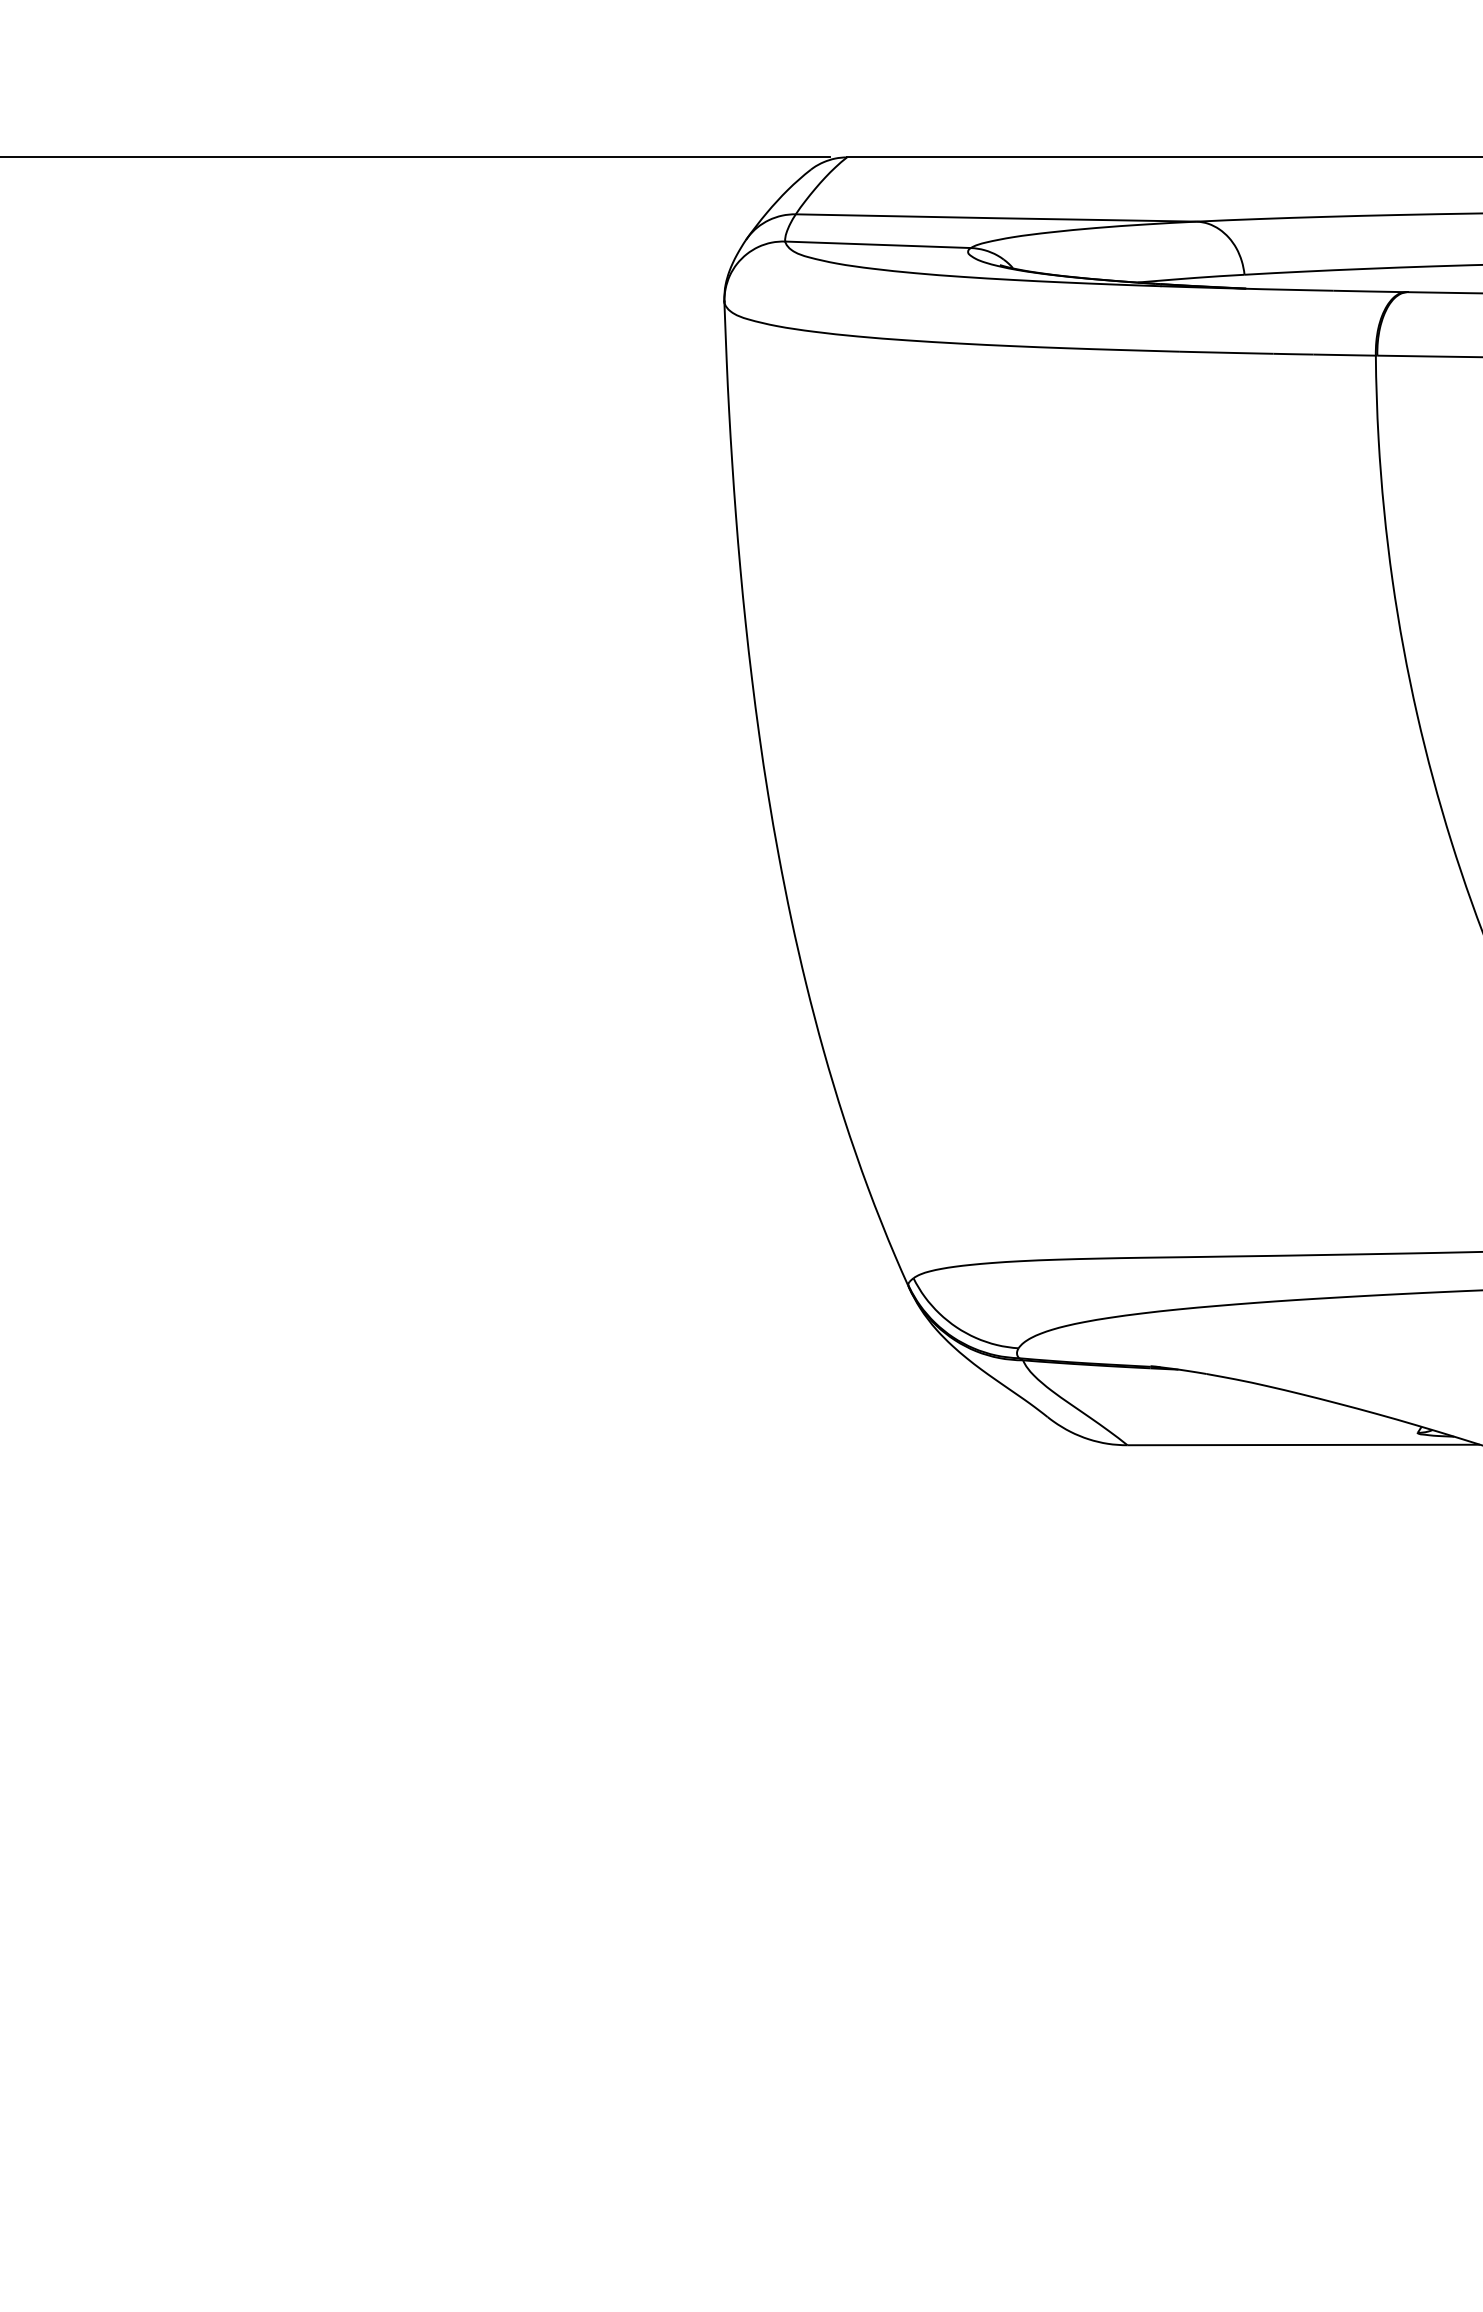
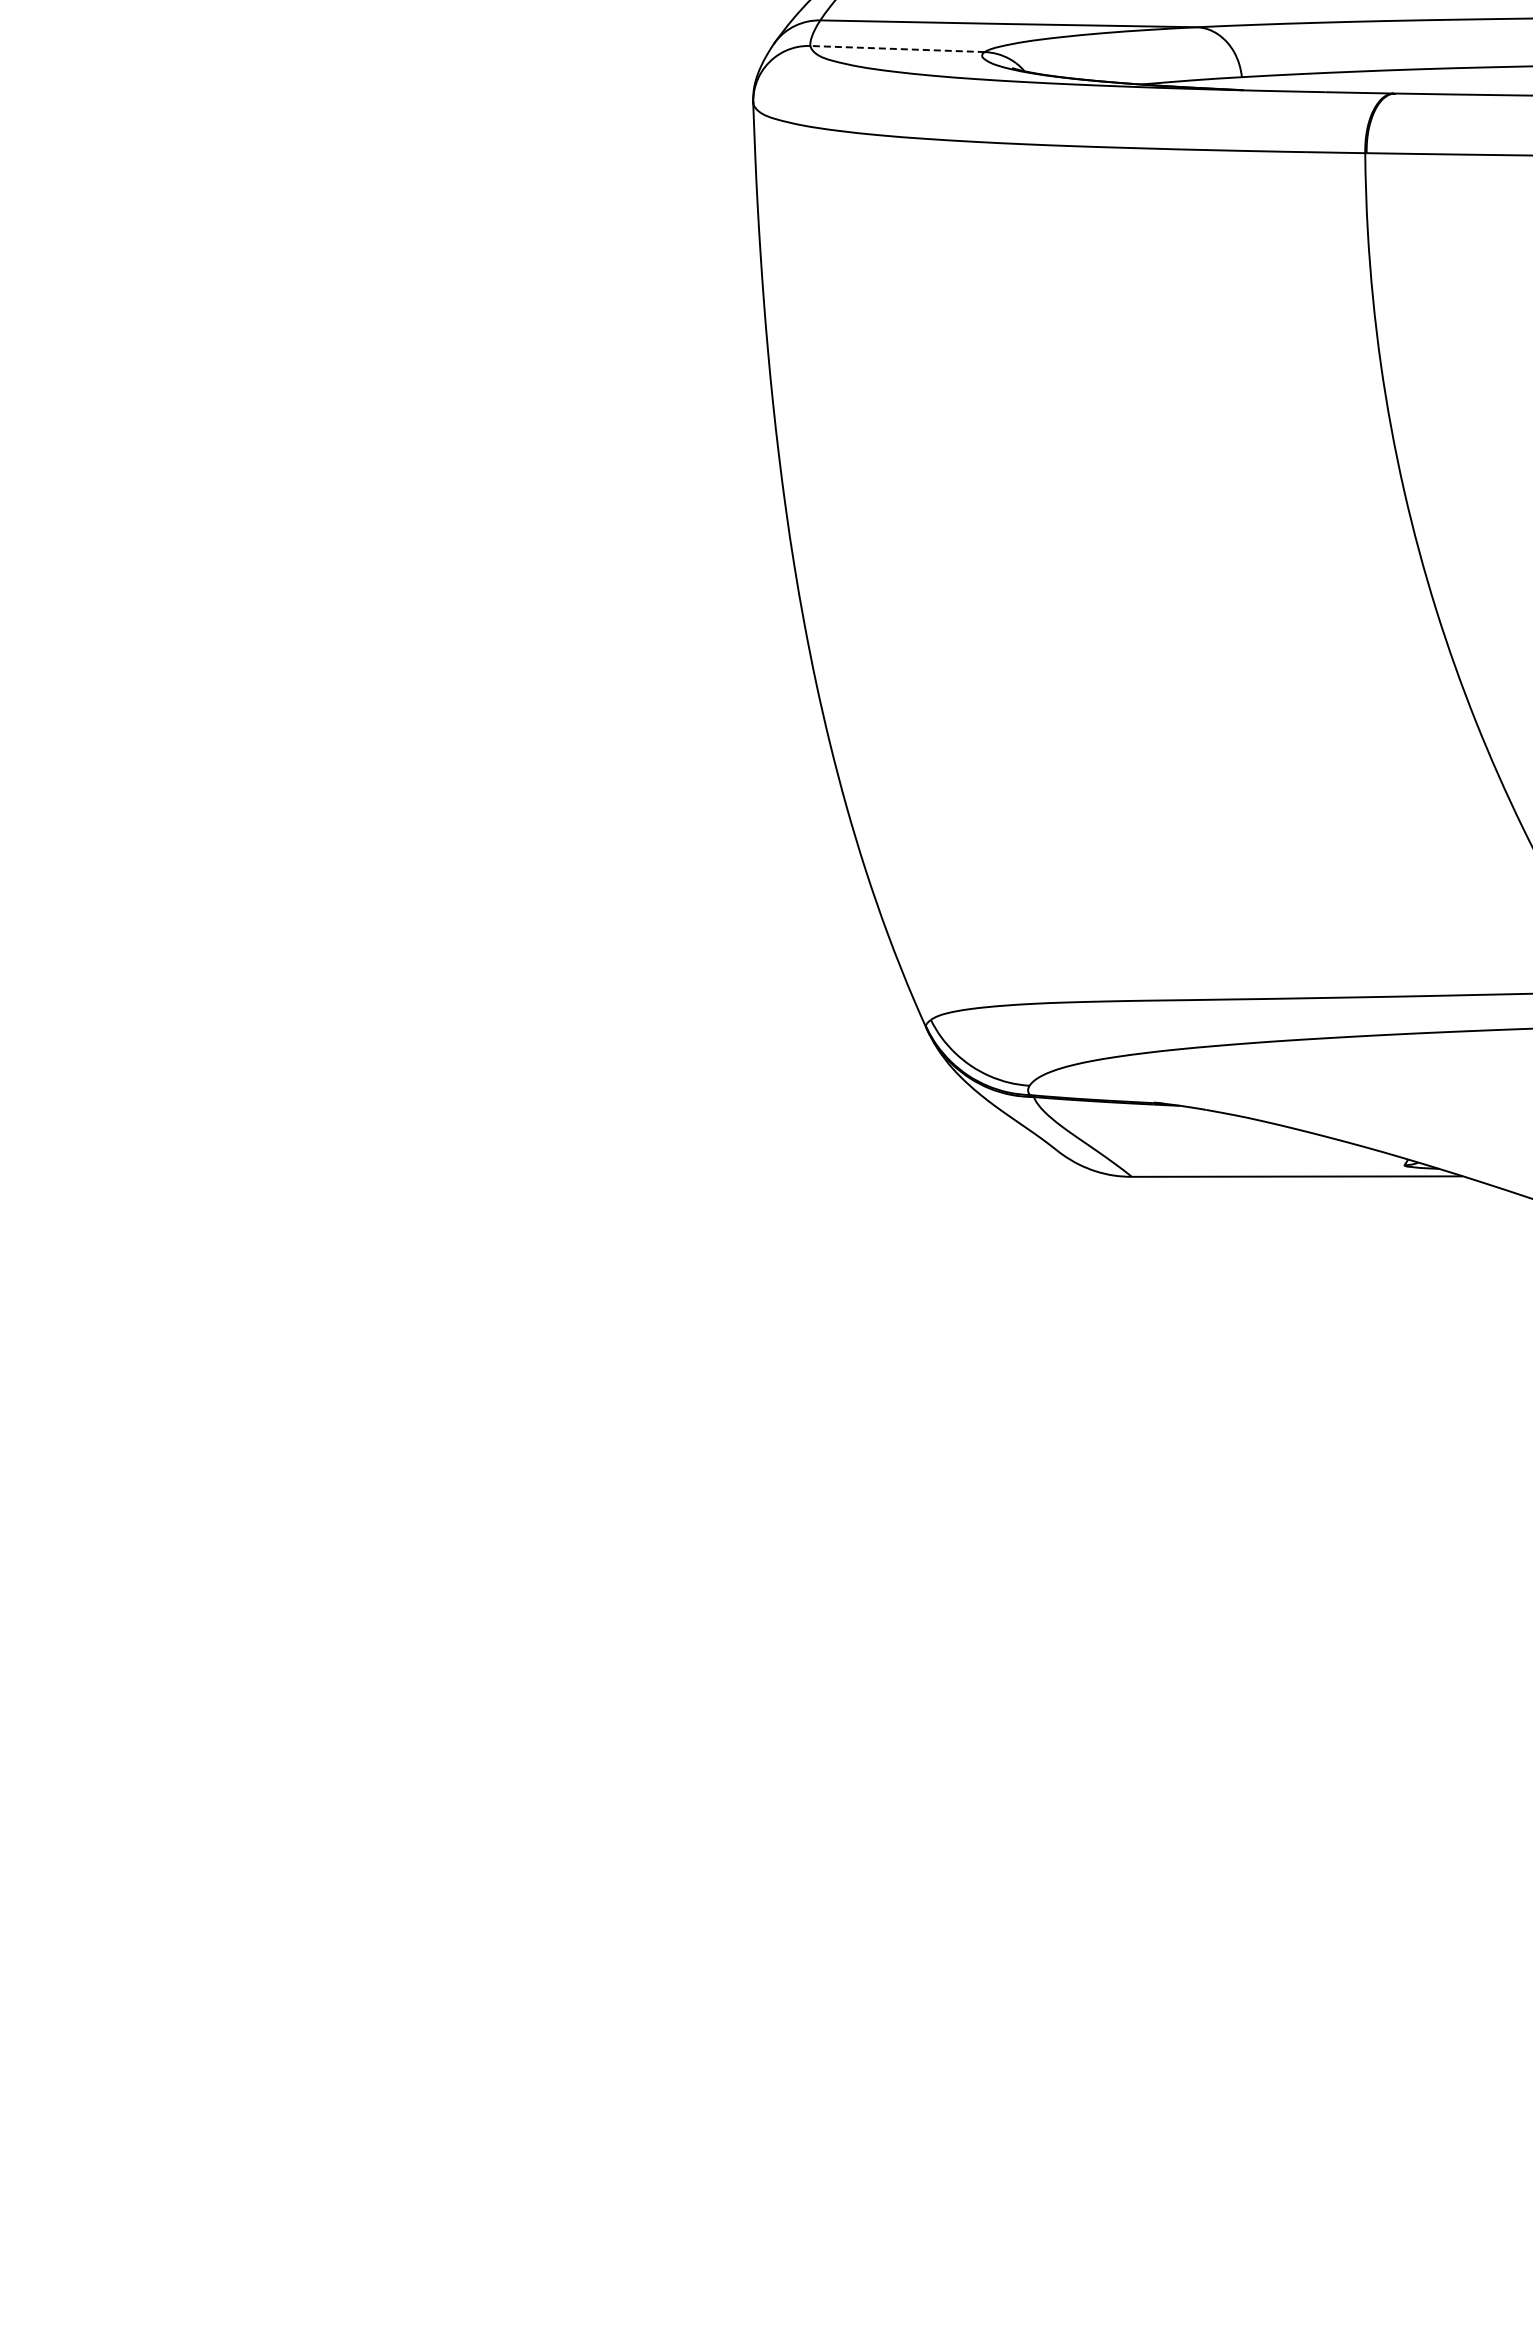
line: (877, 245) -> (897, 49), solid -> dashed

